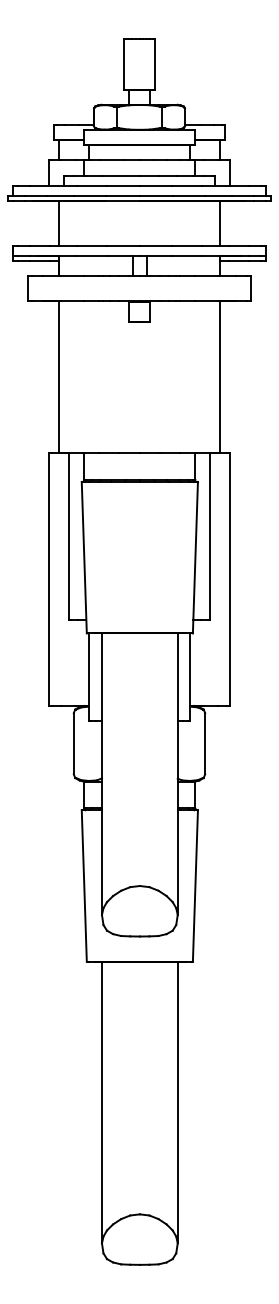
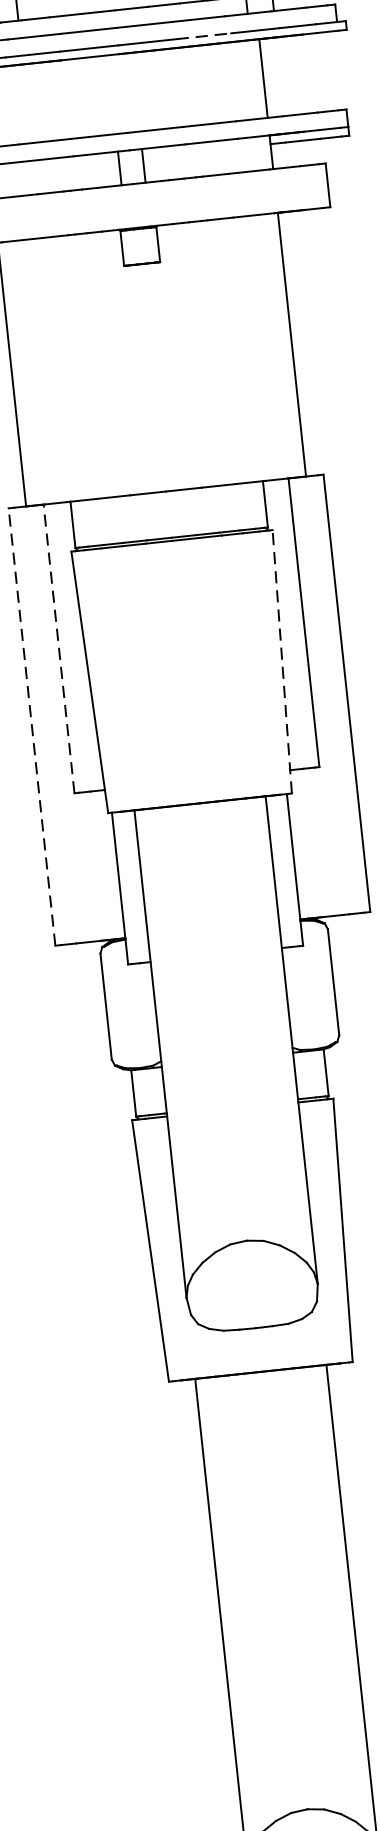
line: (188, 195) -> (203, 35), solid -> dashed
line: (68, 536) -> (58, 648), solid -> dashed
line: (195, 557) -> (282, 661), solid -> dashed
line: (48, 579) -> (31, 726), solid -> dashed

